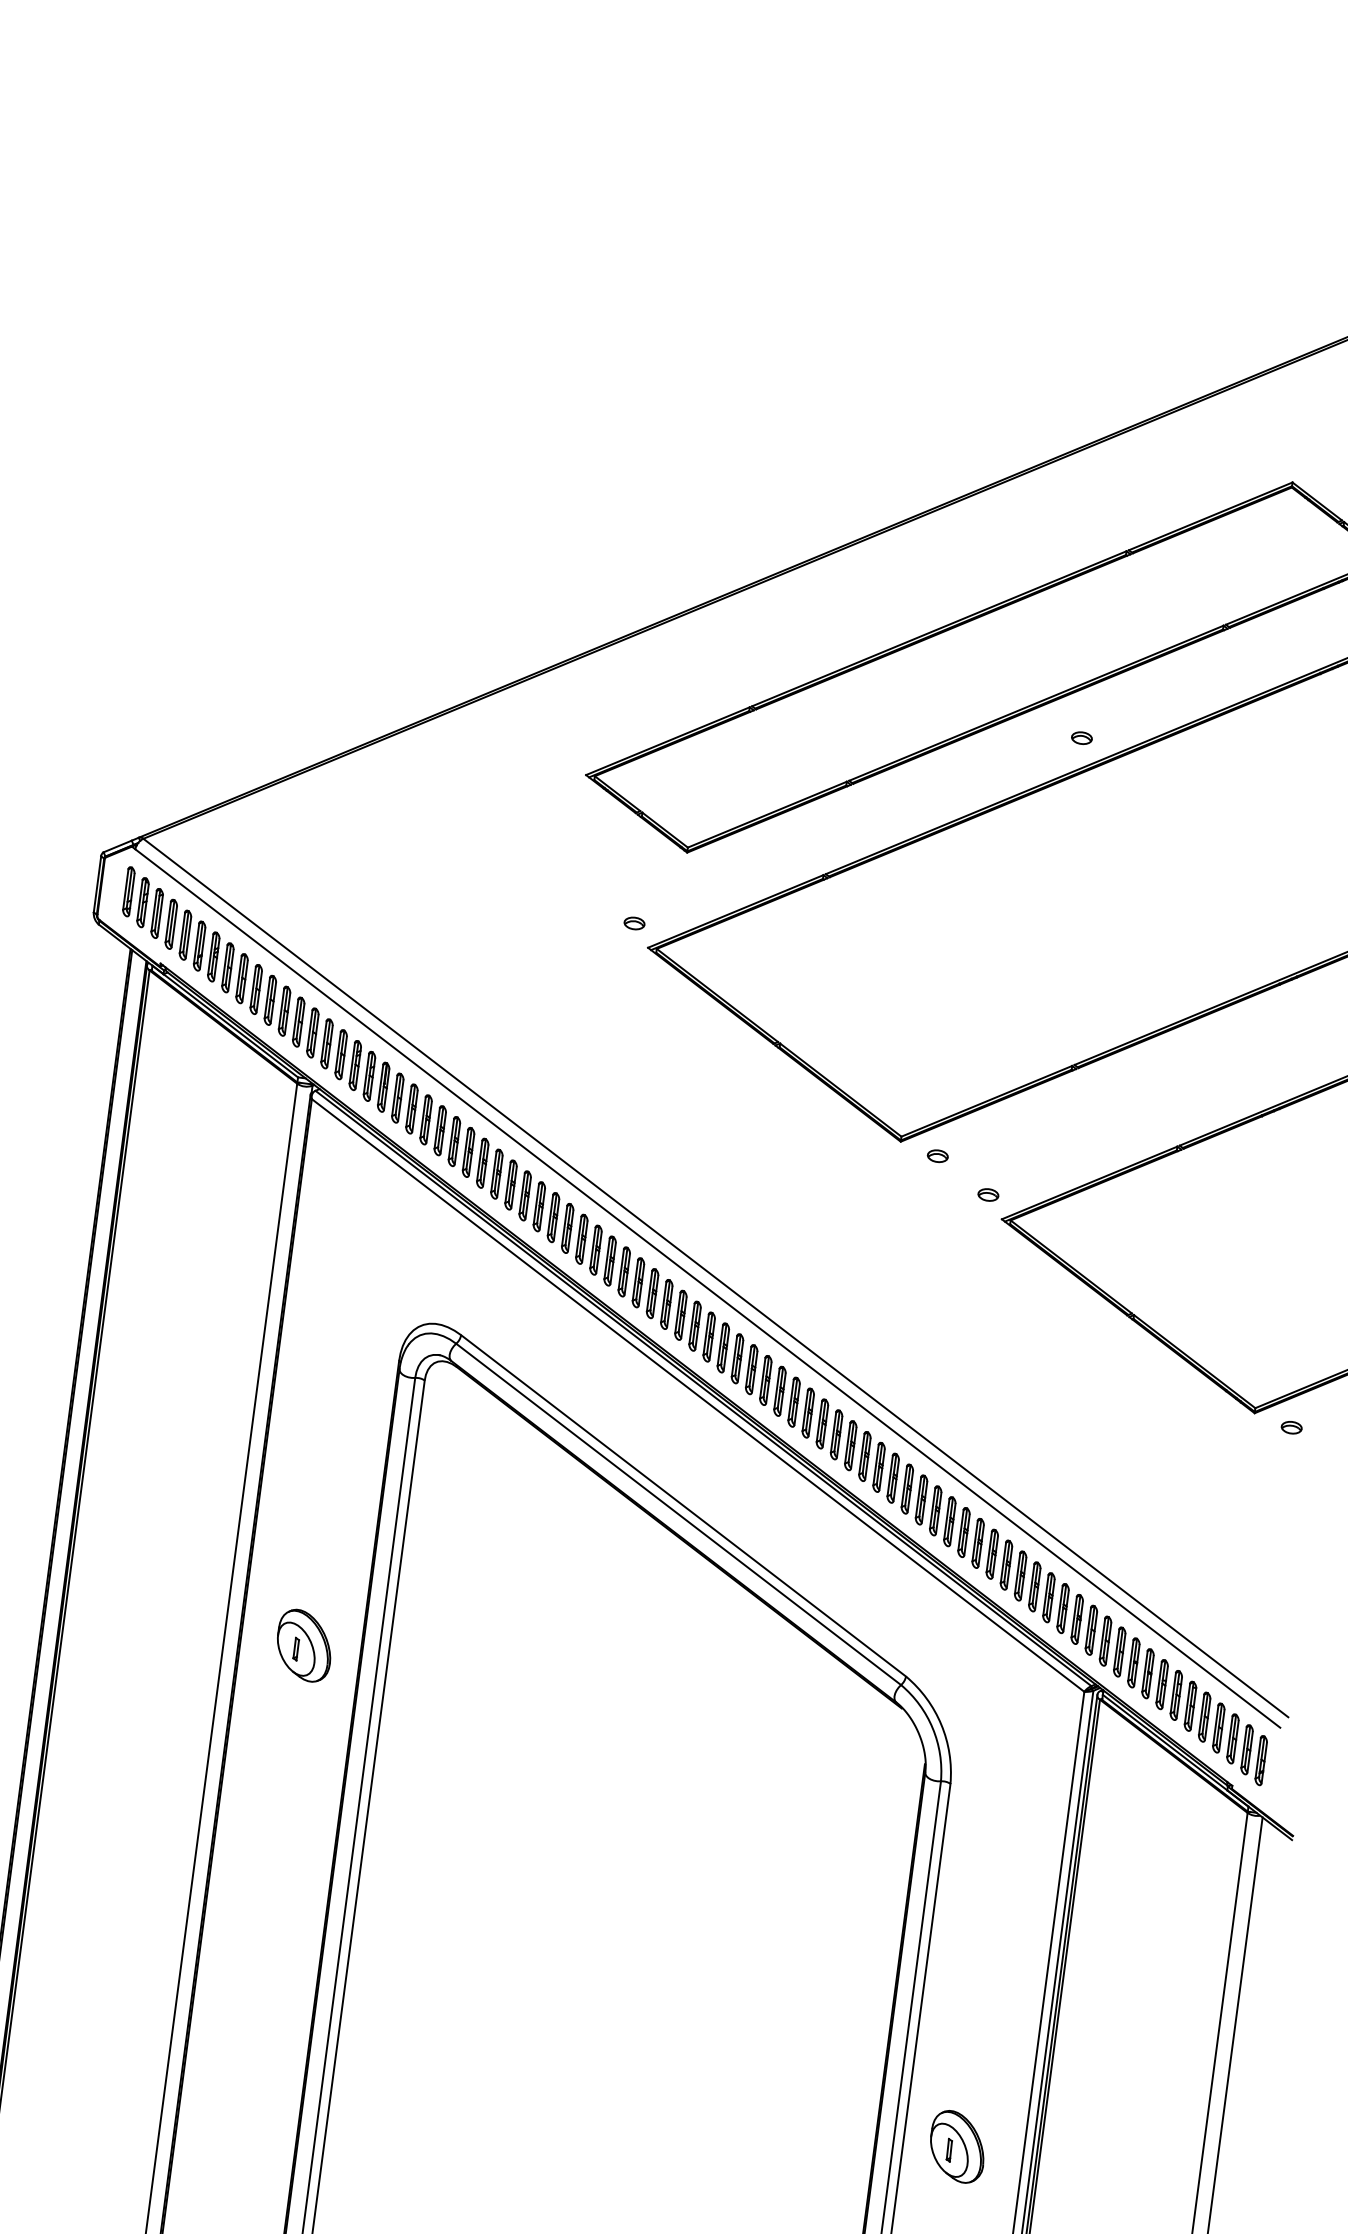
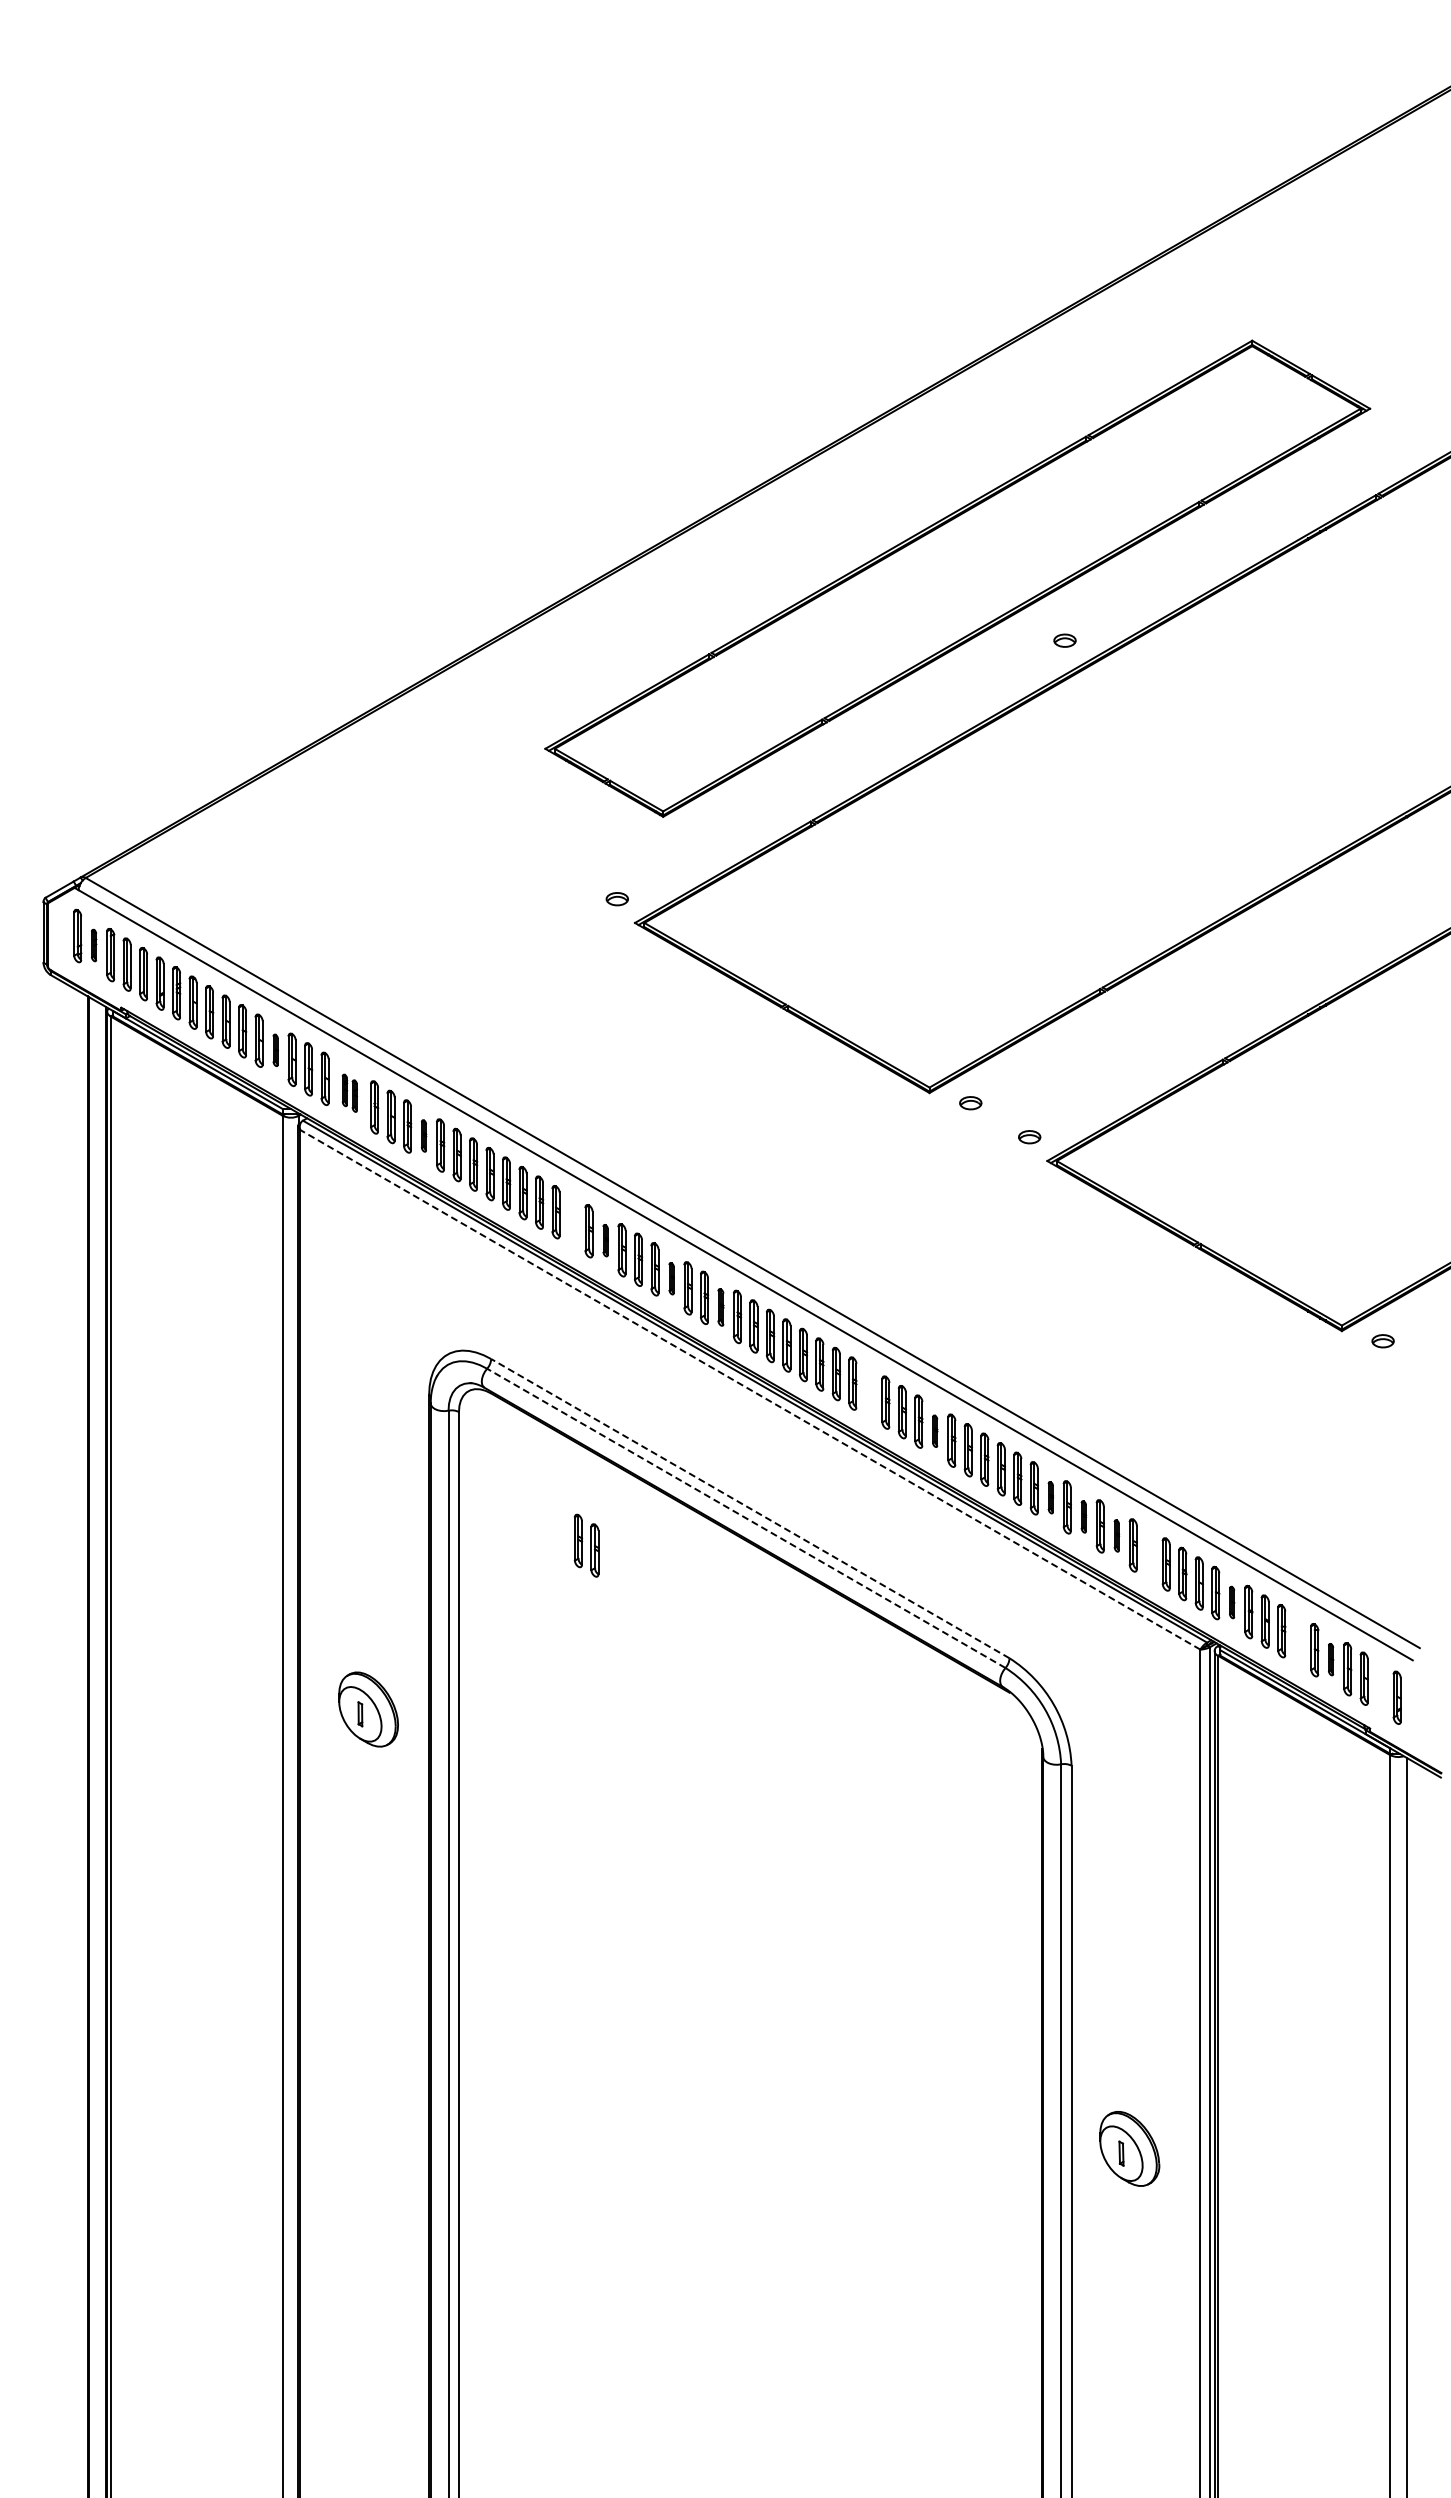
part: (142, 902) -> (93, 945), size x0.6
part: (298, 1022) -> (275, 1050), size x0.6
part: (362, 1071) -> (349, 1093), size x0.6
part: (425, 1119) -> (423, 1135), size x0.6
part: (553, 1217) -> (572, 1221), removed
part: (581, 1239) -> (605, 1240), size x0.6
part: (638, 1282) -> (671, 1278), size x0.6
part: (680, 1315) -> (720, 1307), size x0.7
line: (698, 1395) -> (750, 1389), solid -> dashed
part: (807, 1413) -> (868, 1393), removed
part: (864, 1456) -> (934, 1431), size x0.6
line: (682, 1505) -> (749, 1508), solid -> dashed
line: (677, 1514) -> (745, 1518), solid -> dashed
part: (526, 1520) -> (586, 1545), added
part: (963, 1532) -> (1050, 1497), size x0.6
part: (992, 1553) -> (1083, 1516), size x0.6
part: (1020, 1575) -> (1116, 1535), size x0.6
part: (1048, 1597) -> (1149, 1554), removed
part: (1118, 1651) -> (1231, 1602), size x0.6
part: (1175, 1695) -> (1297, 1640), removed
part: (1203, 1716) -> (1330, 1659), size x0.6
part: (1246, 1749) -> (1380, 1688), removed

